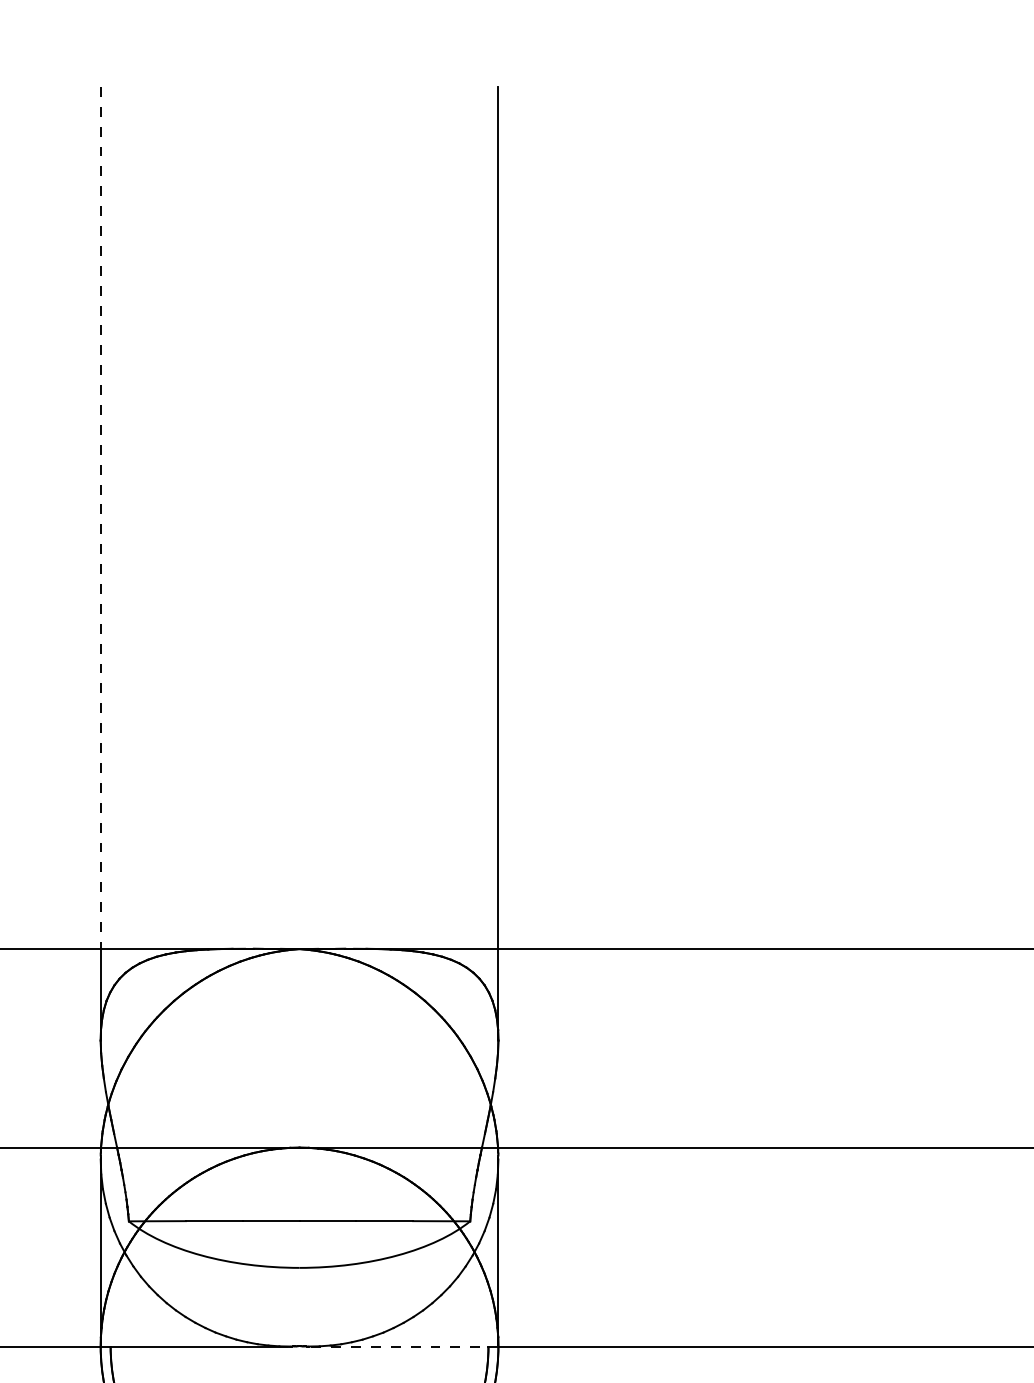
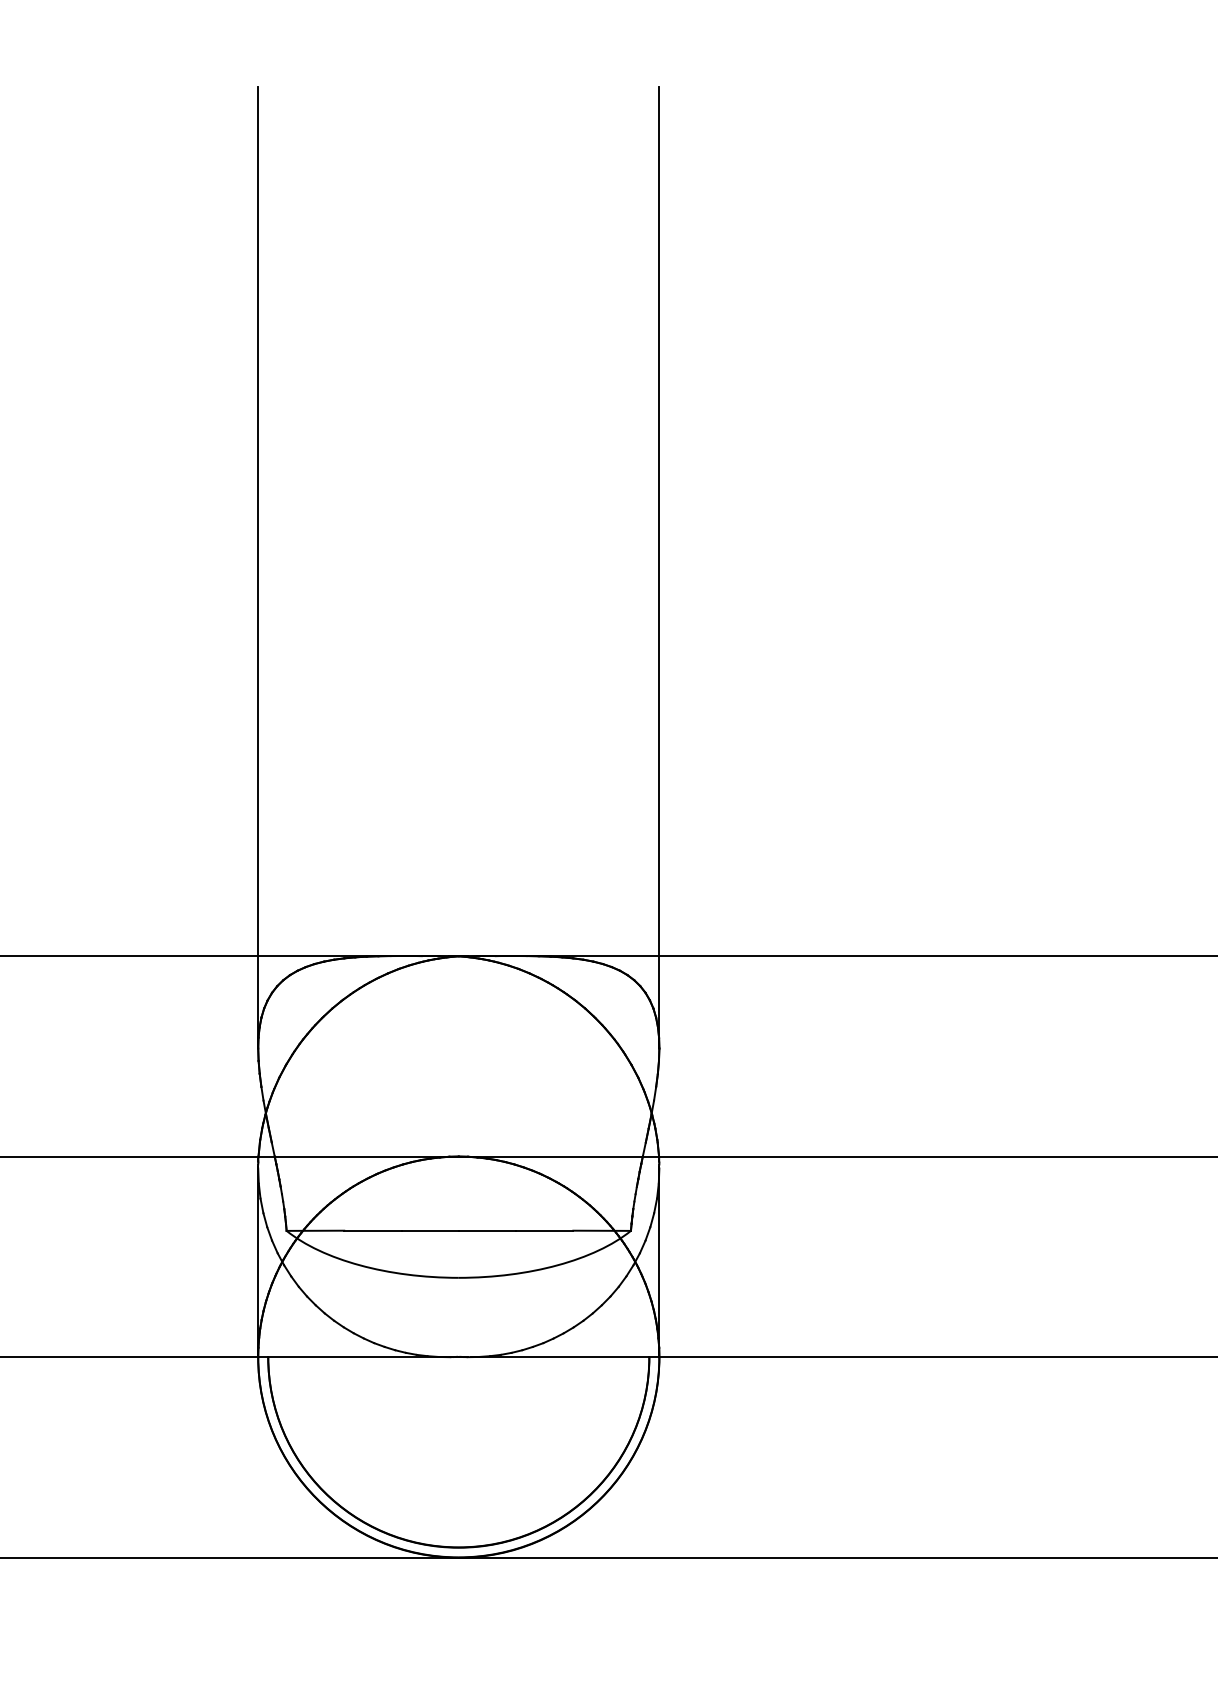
line: (100, 518) -> (258, 521), dashed -> solid
line: (400, 1346) -> (560, 1357), dashed -> solid

